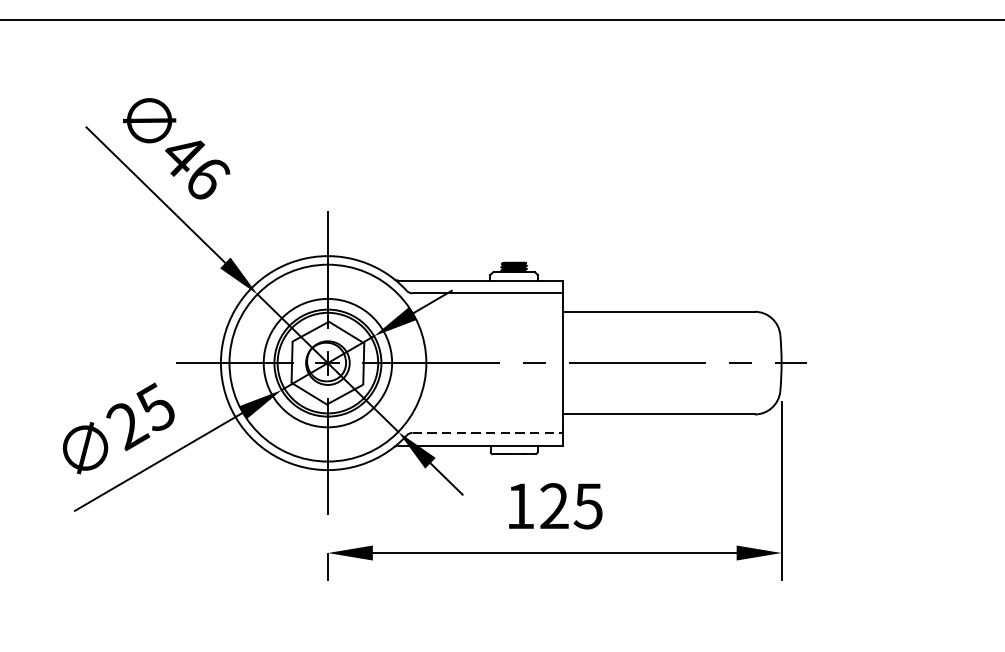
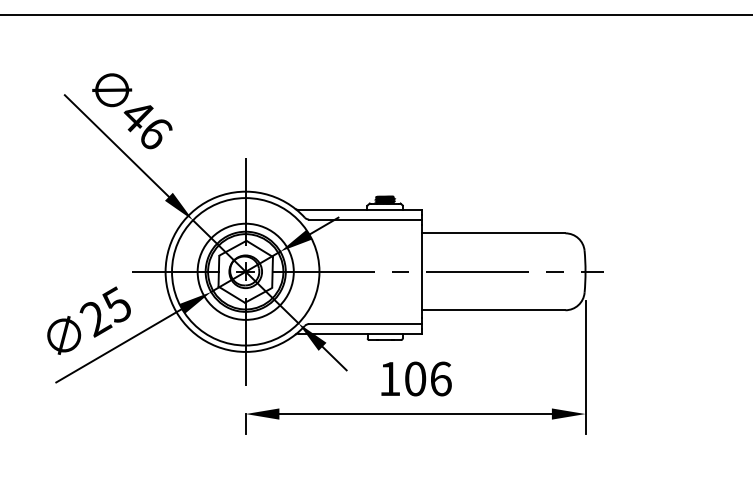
line: (489, 433) -> (366, 324), dashed -> solid
text: (571, 505) -> (428, 378), 125 -> 106

